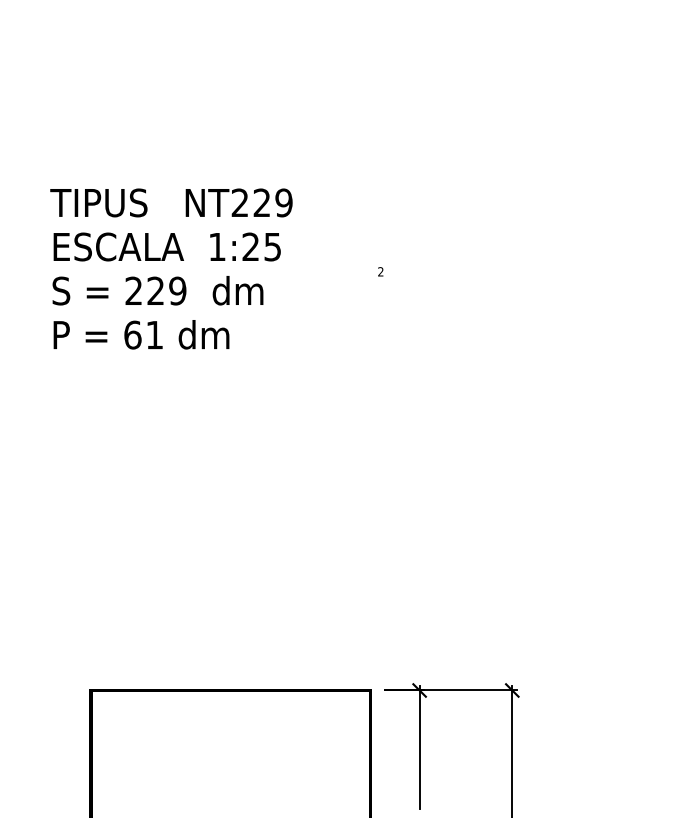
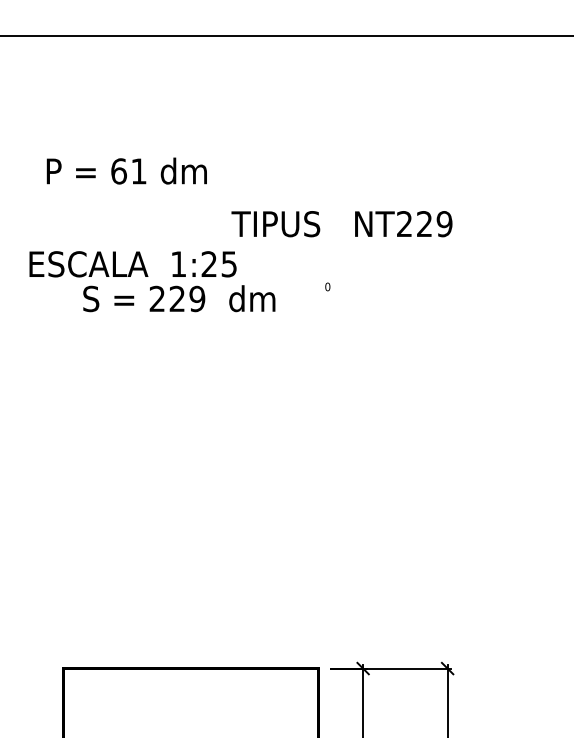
text: (171, 202) -> (342, 223), moved
text: (380, 271) -> (327, 286), 2 -> 0
text: (157, 290) -> (178, 298), moved
text: (141, 334) -> (126, 170), moved

